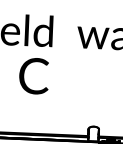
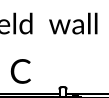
text: (33, 76) -> (20, 71), moved

